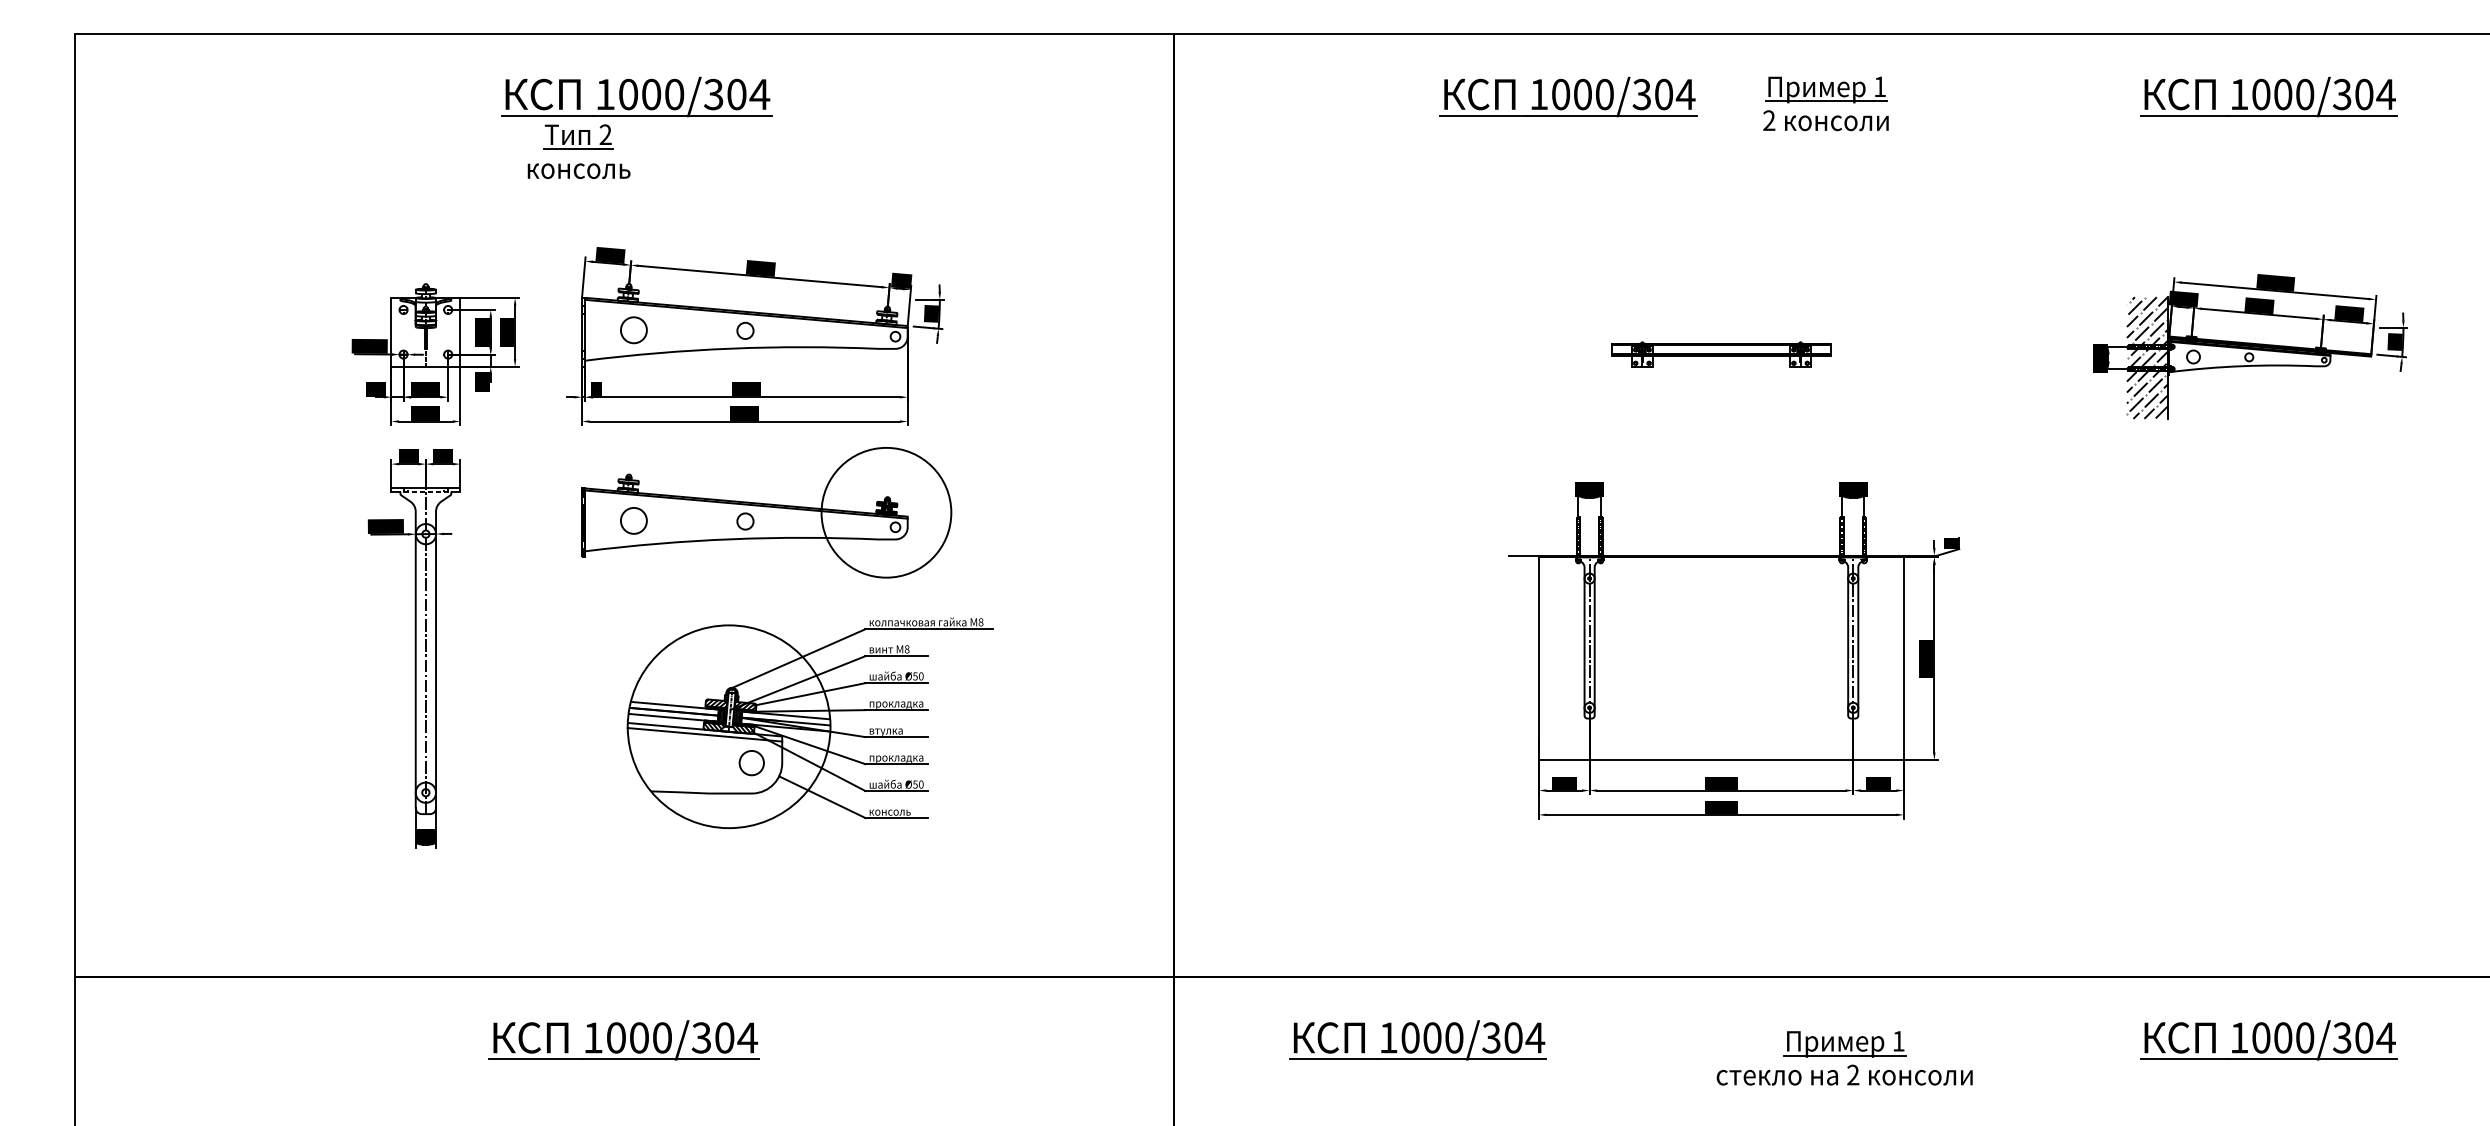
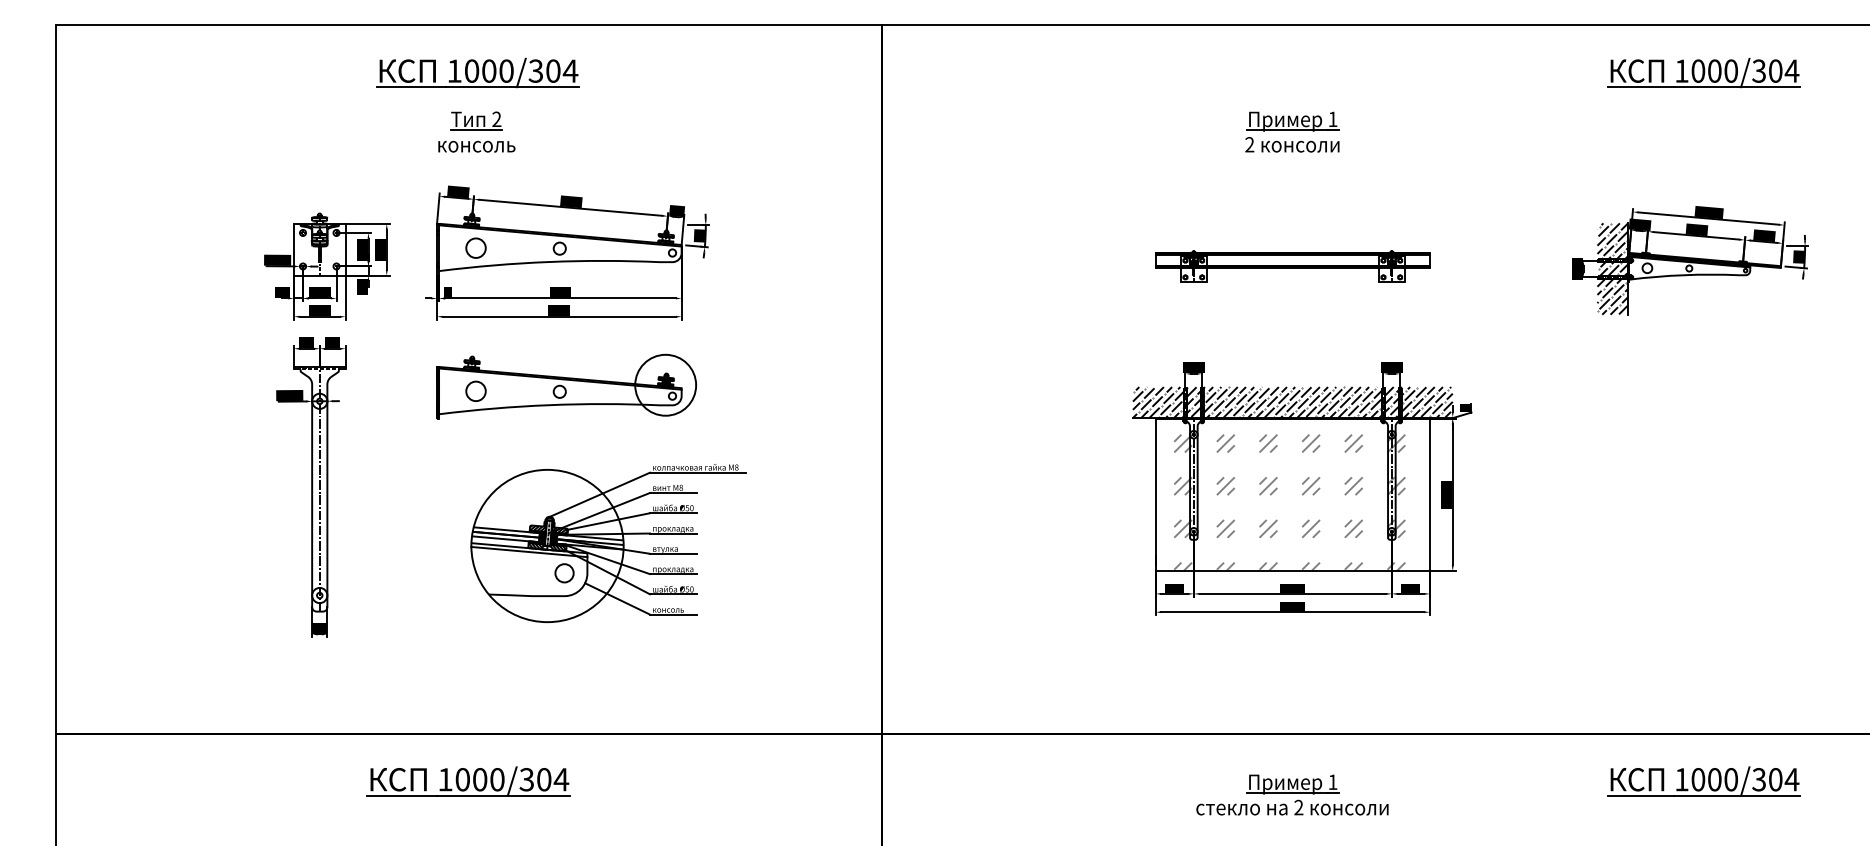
part: (1567, 96) -> (1177, 72), removed
part: (1826, 103) -> (1292, 131), moved
part: (578, 150) -> (476, 131), moved
part: (1720, 354) -> (1292, 266), size x1.67
circle: (886, 511) -> (665, 384), size x0.62
hatch: (1720, 535) -> (1292, 402), added
hatch: (1716, 668) -> (1289, 502), added
part: (1417, 1040) -> (1064, 781), removed
part: (1844, 1057) -> (1292, 794), moved

